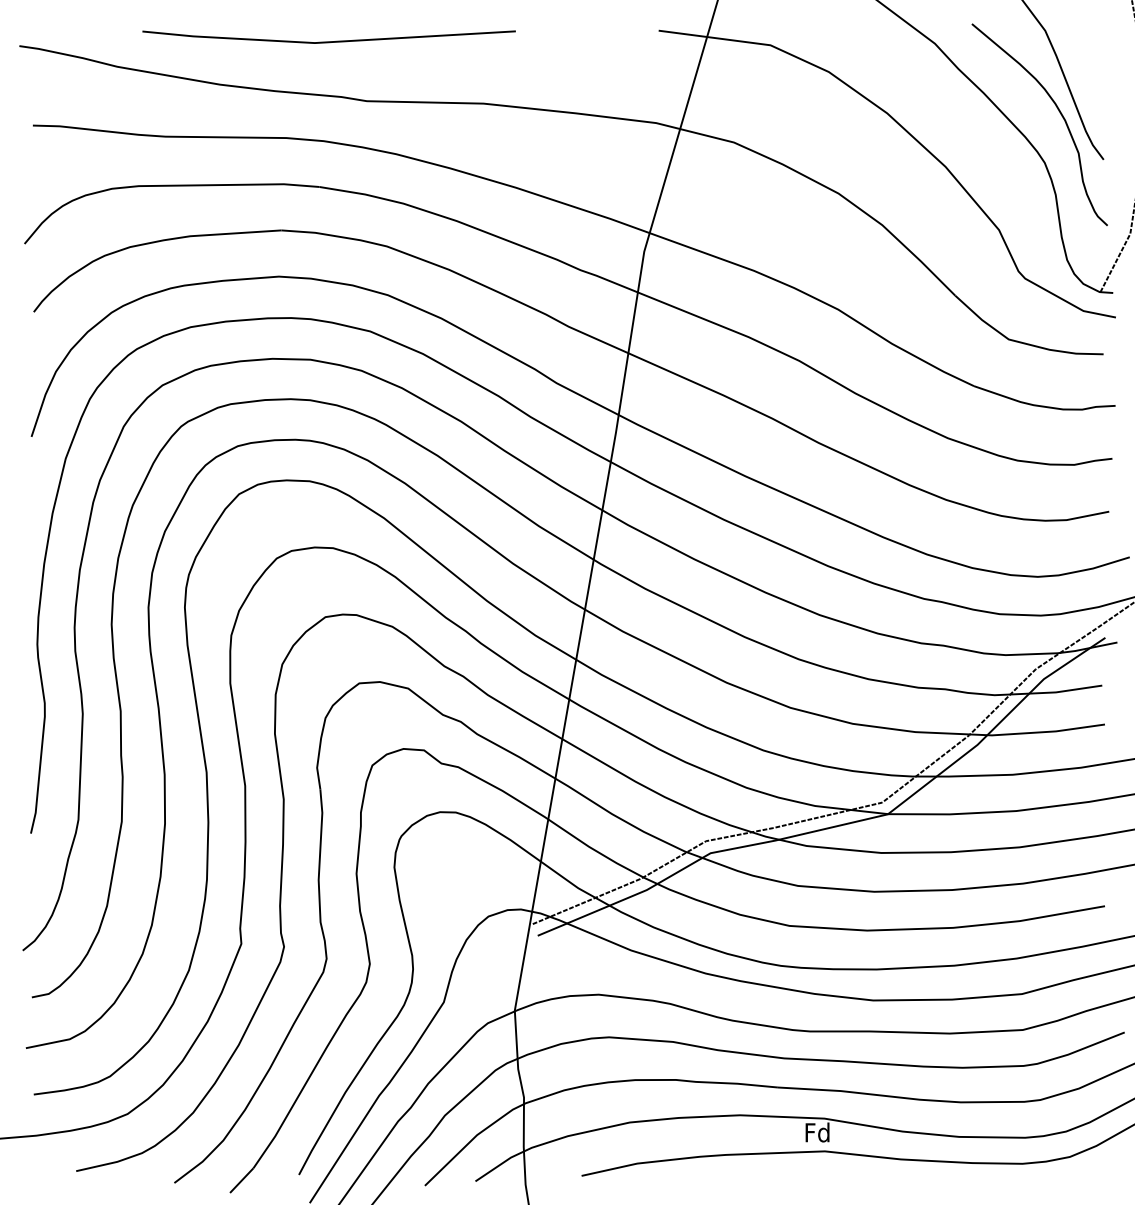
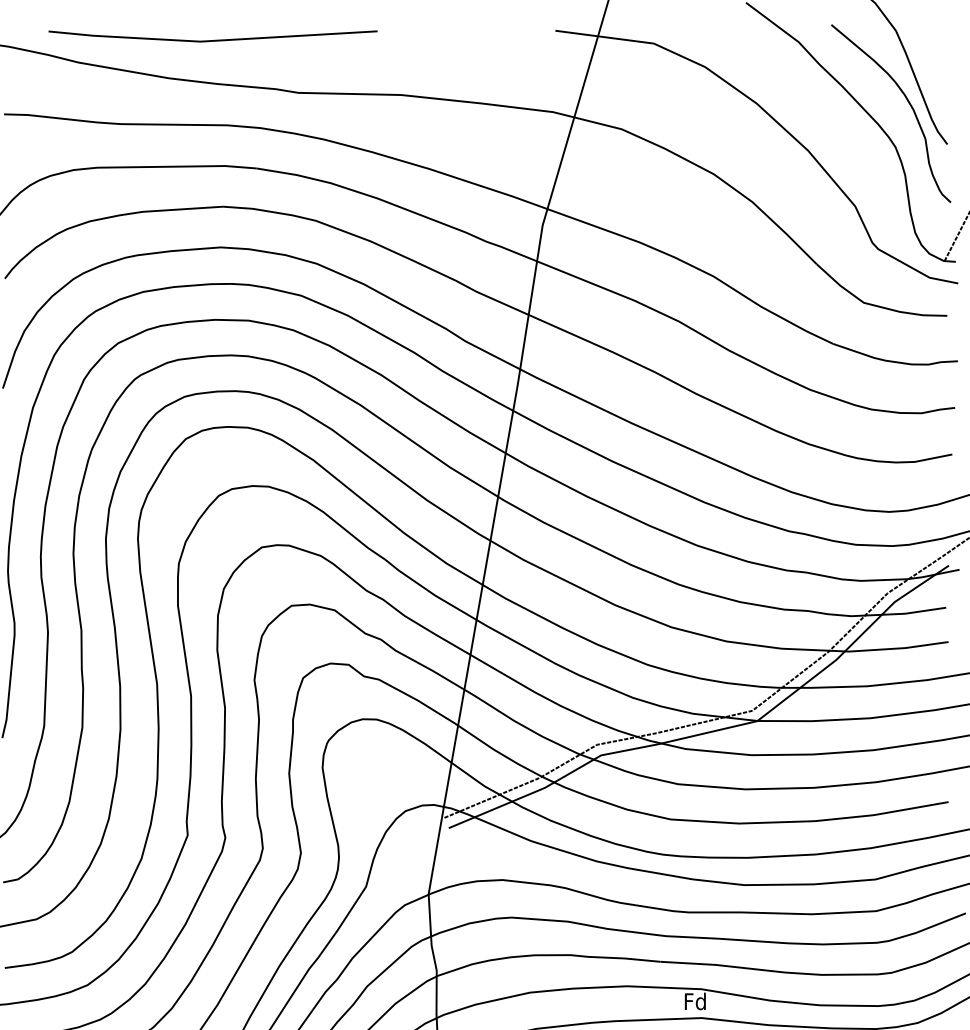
line: (328, 41) -> (212, 40), moved

